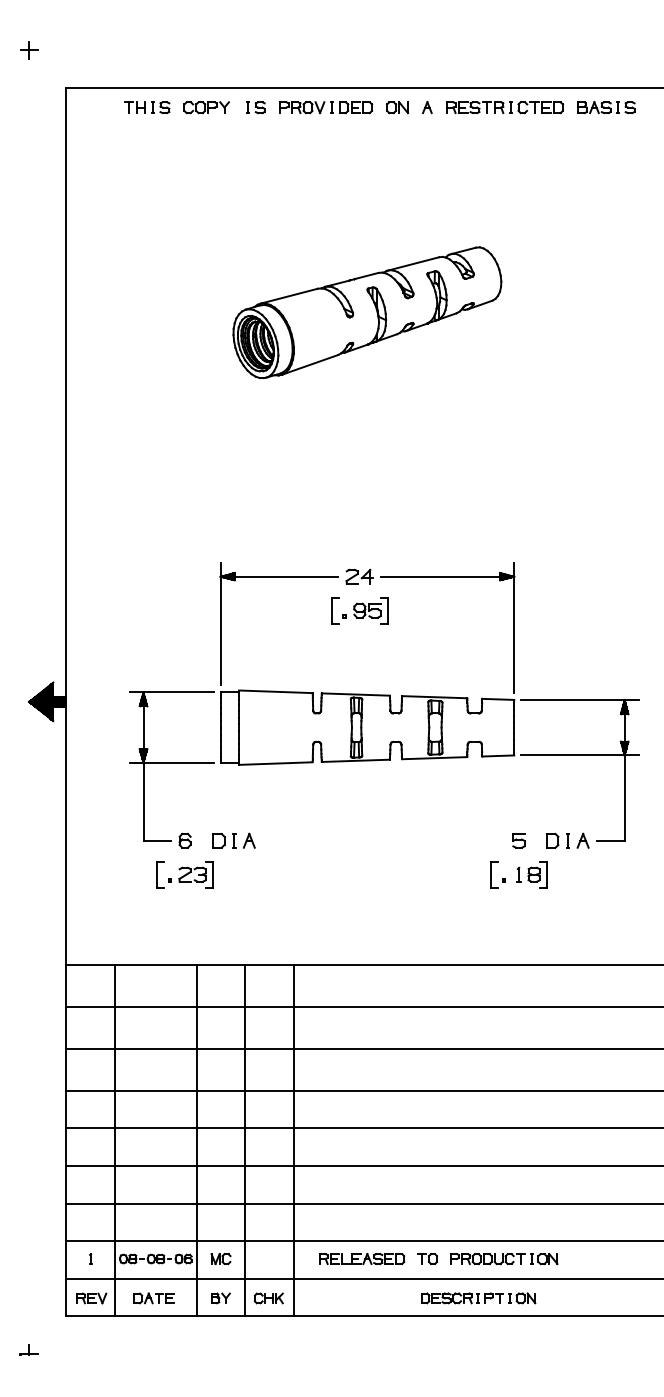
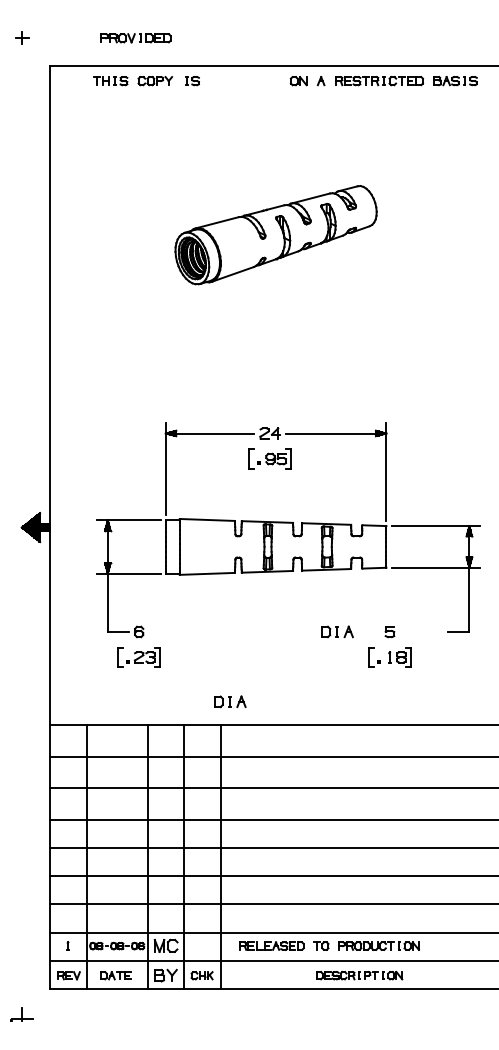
part: (326, 107) -> (136, 38), moved
part: (233, 840) -> (229, 701), moved
part: (567, 840) -> (337, 631), moved
part: (220, 1259) -> (165, 946), size x1.6
part: (220, 1298) -> (165, 975), size x1.6
part: (28, 1349) -> (21, 1014), size x1.6

